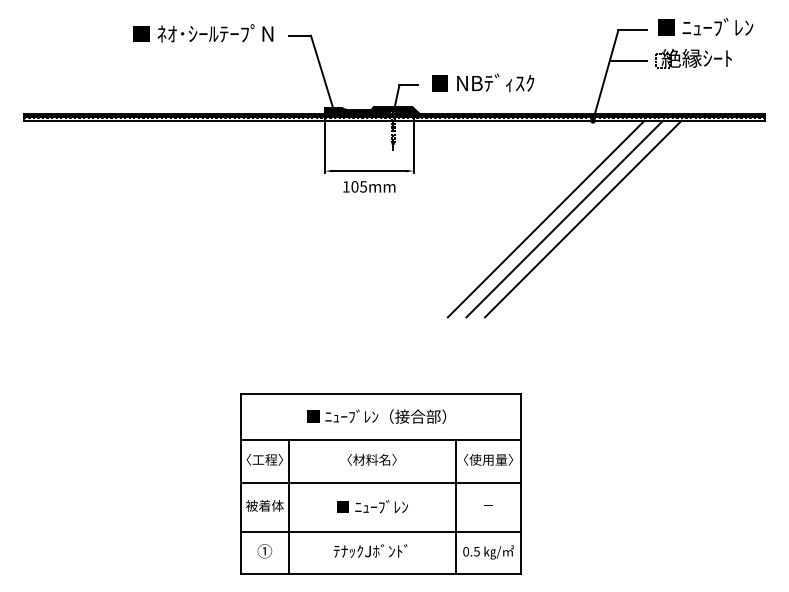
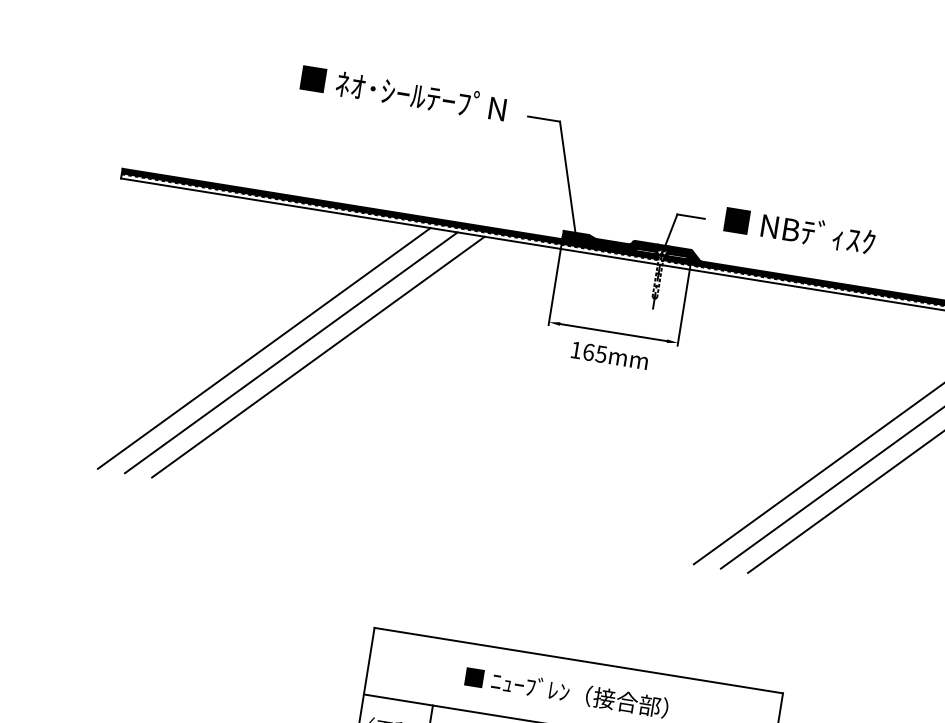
text: (354, 186) -> (588, 351), 105mm -> 165mm
line: (137, 218) -> (264, 347), added
line: (155, 218) -> (290, 351), added
line: (174, 218) -> (318, 356), added

